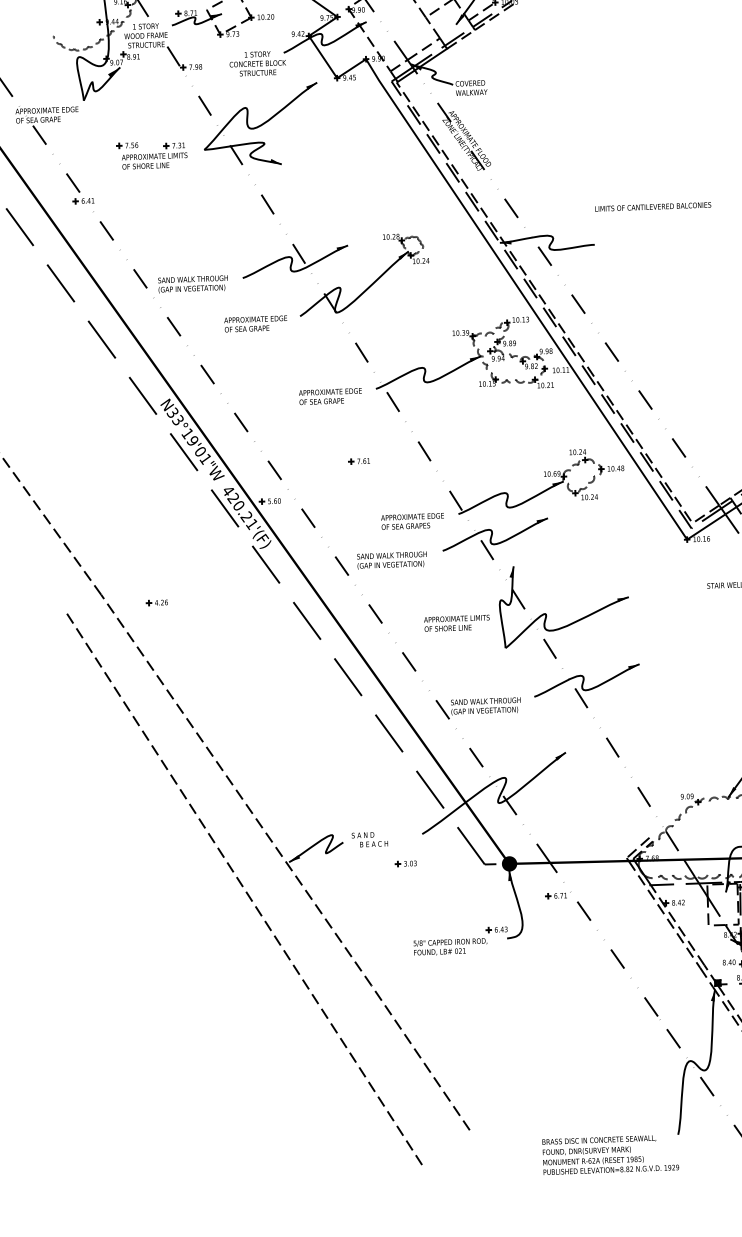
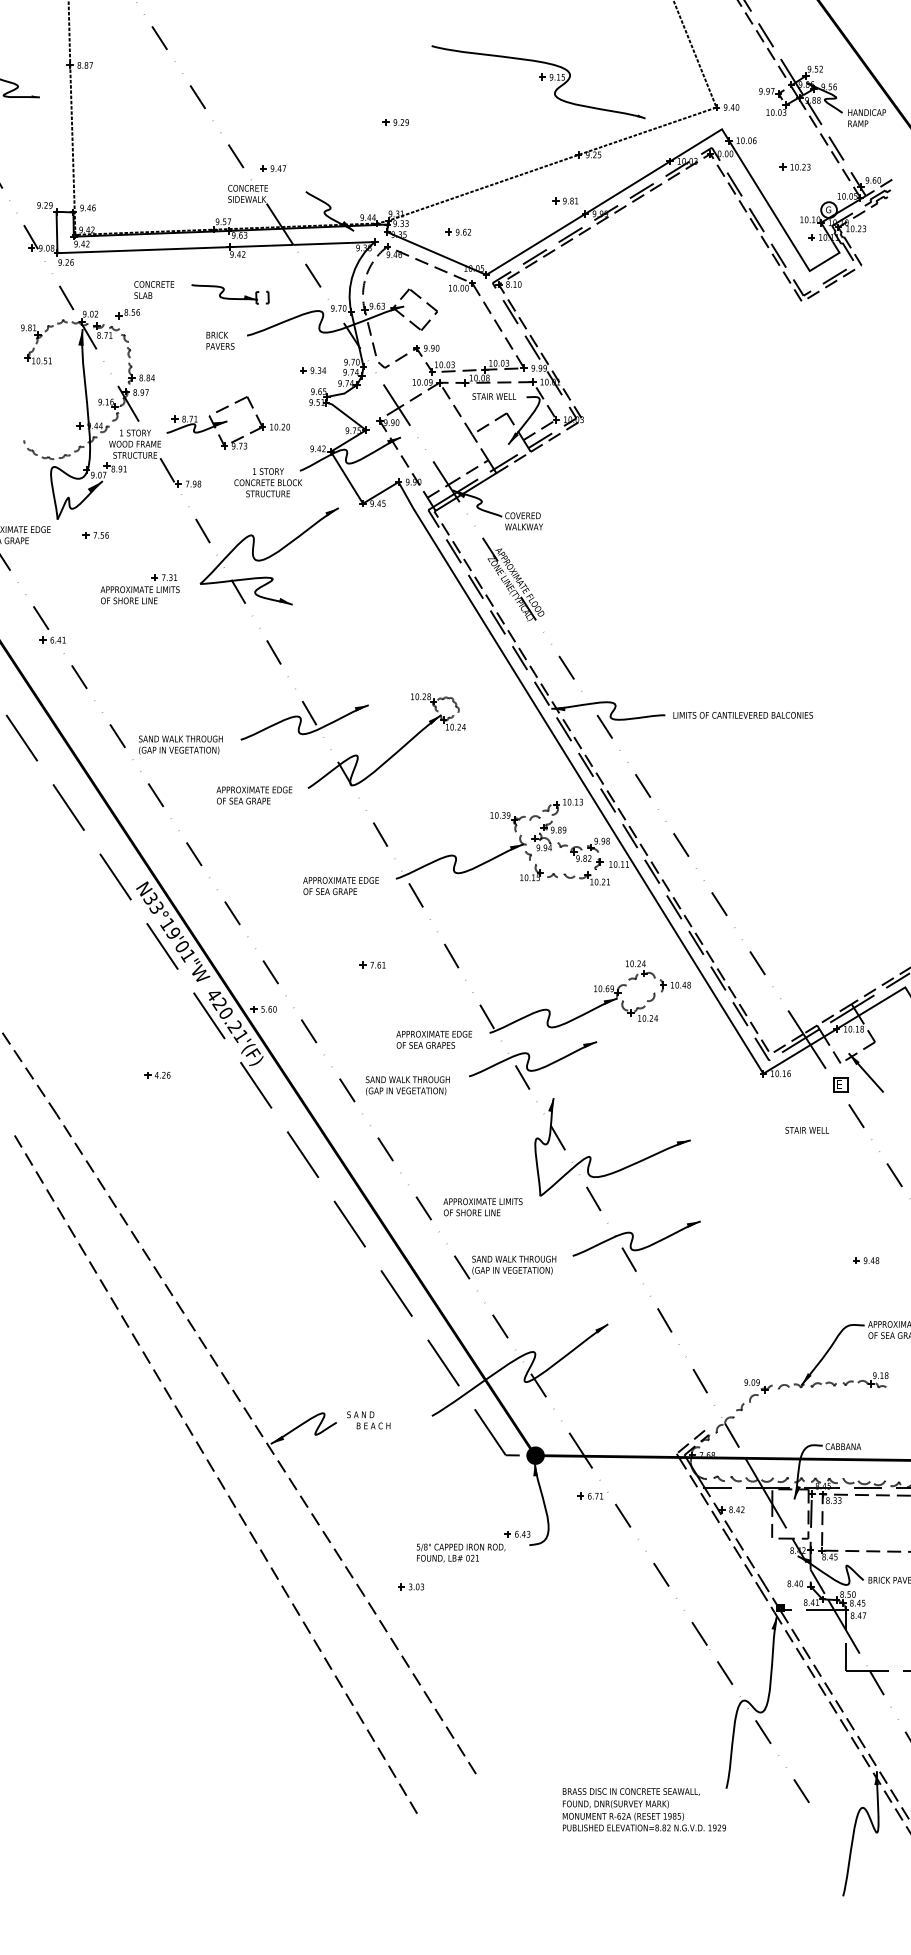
part: (127, 145) -> (95, 535), moved
text: (652, 207) -> (742, 715), moved
part: (157, 602) -> (157, 1075), moved
text: (456, 623) -> (482, 1207), moved
part: (406, 863) -> (411, 1586), moved

